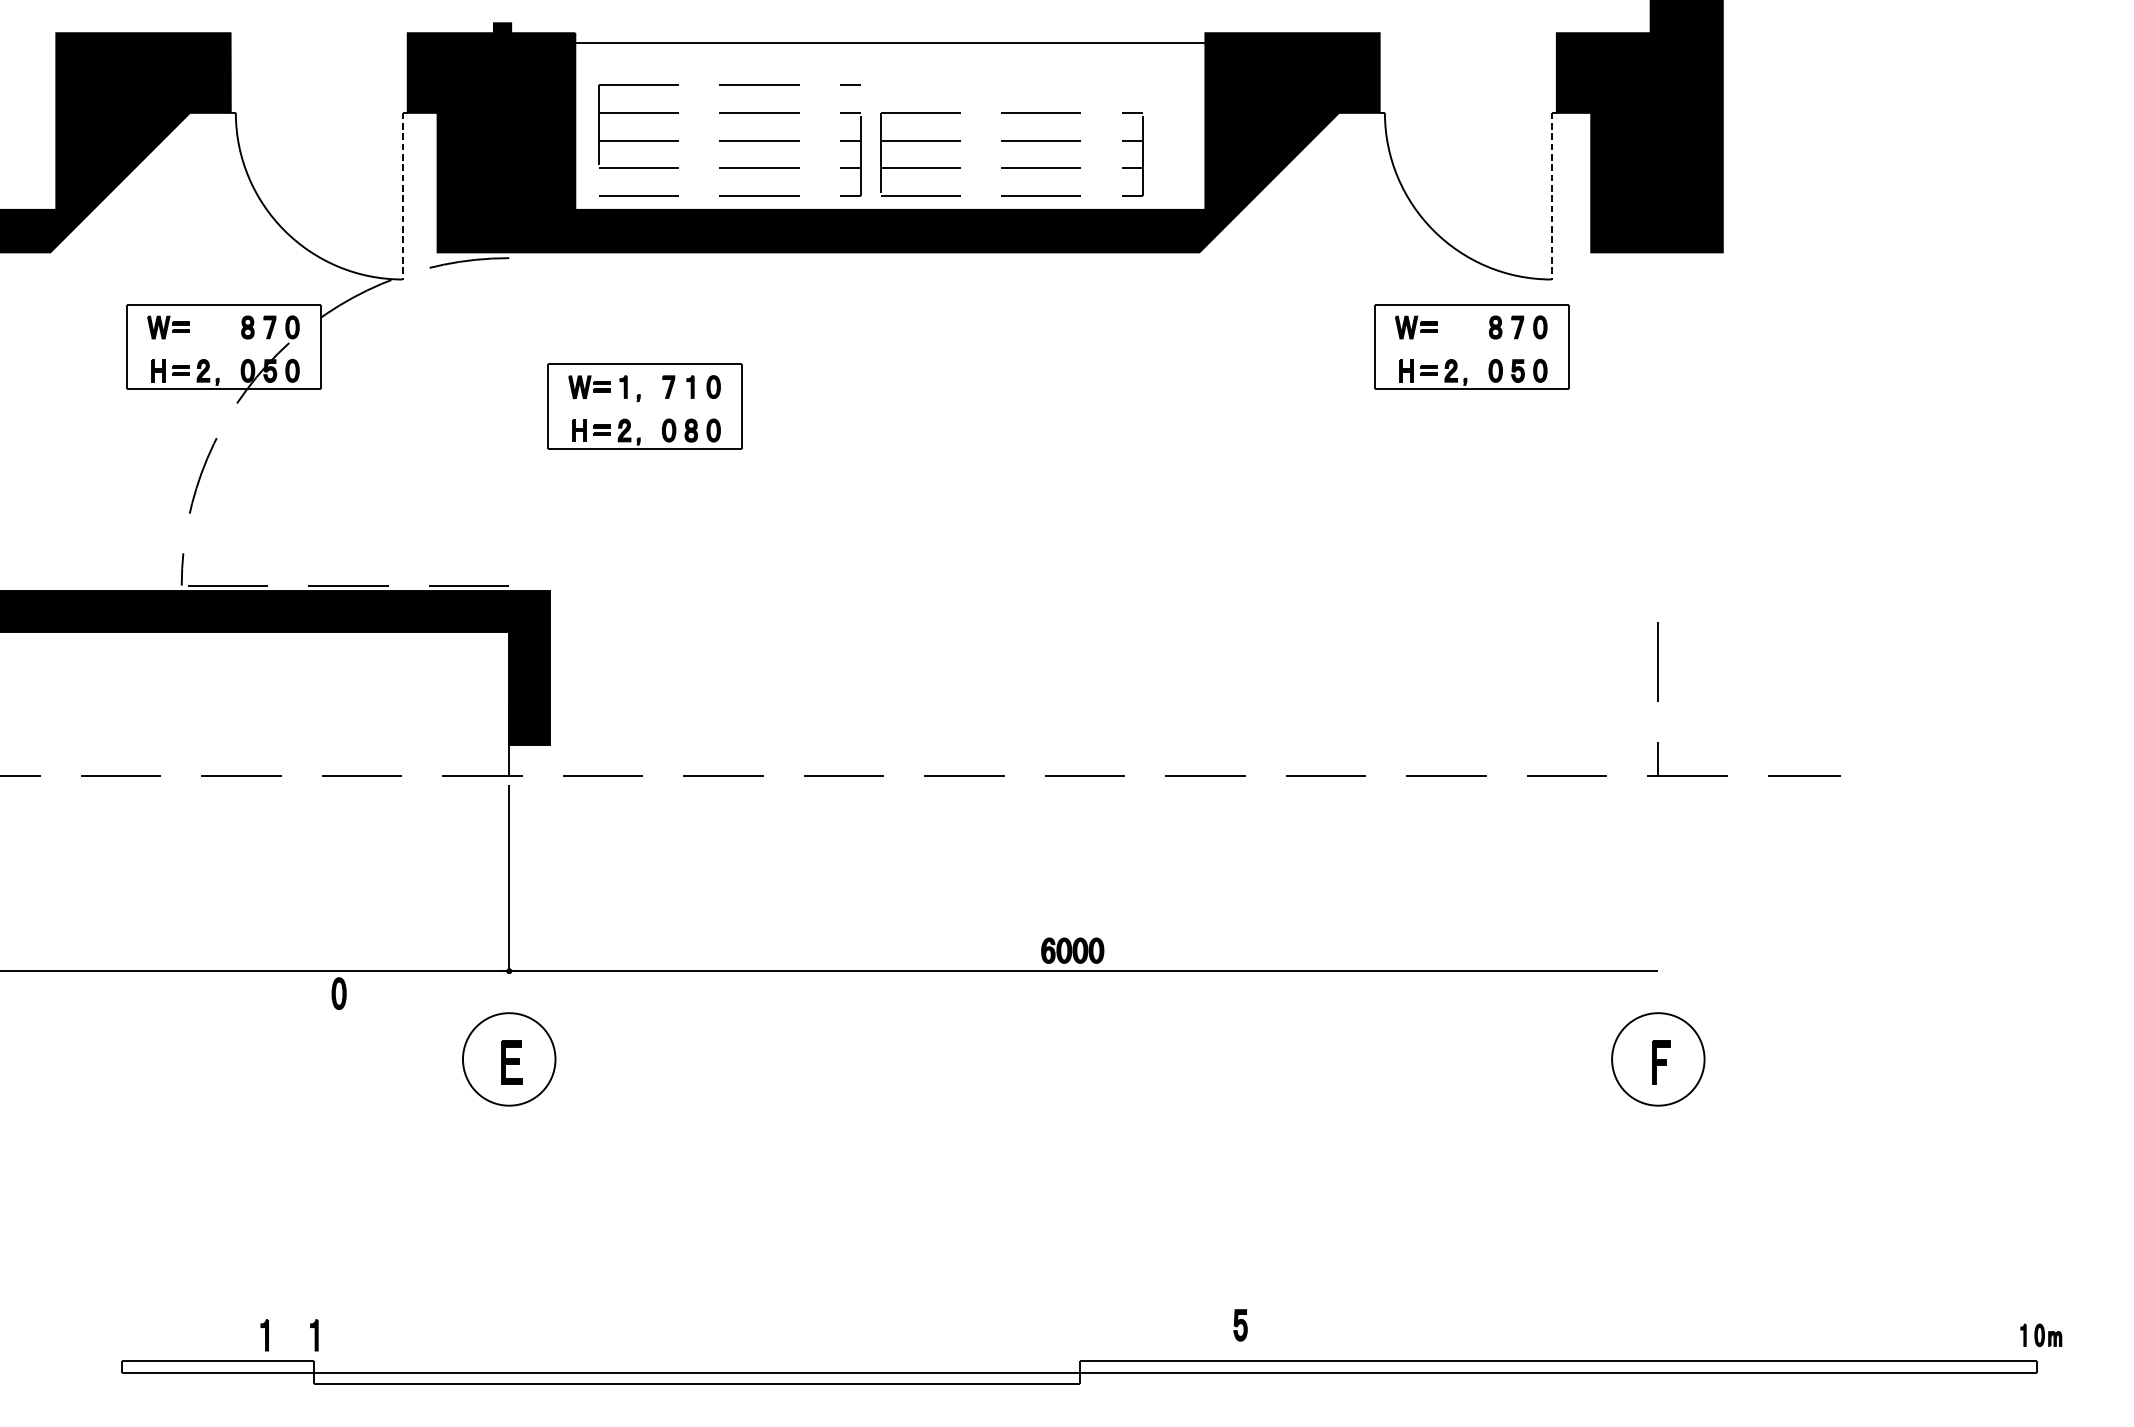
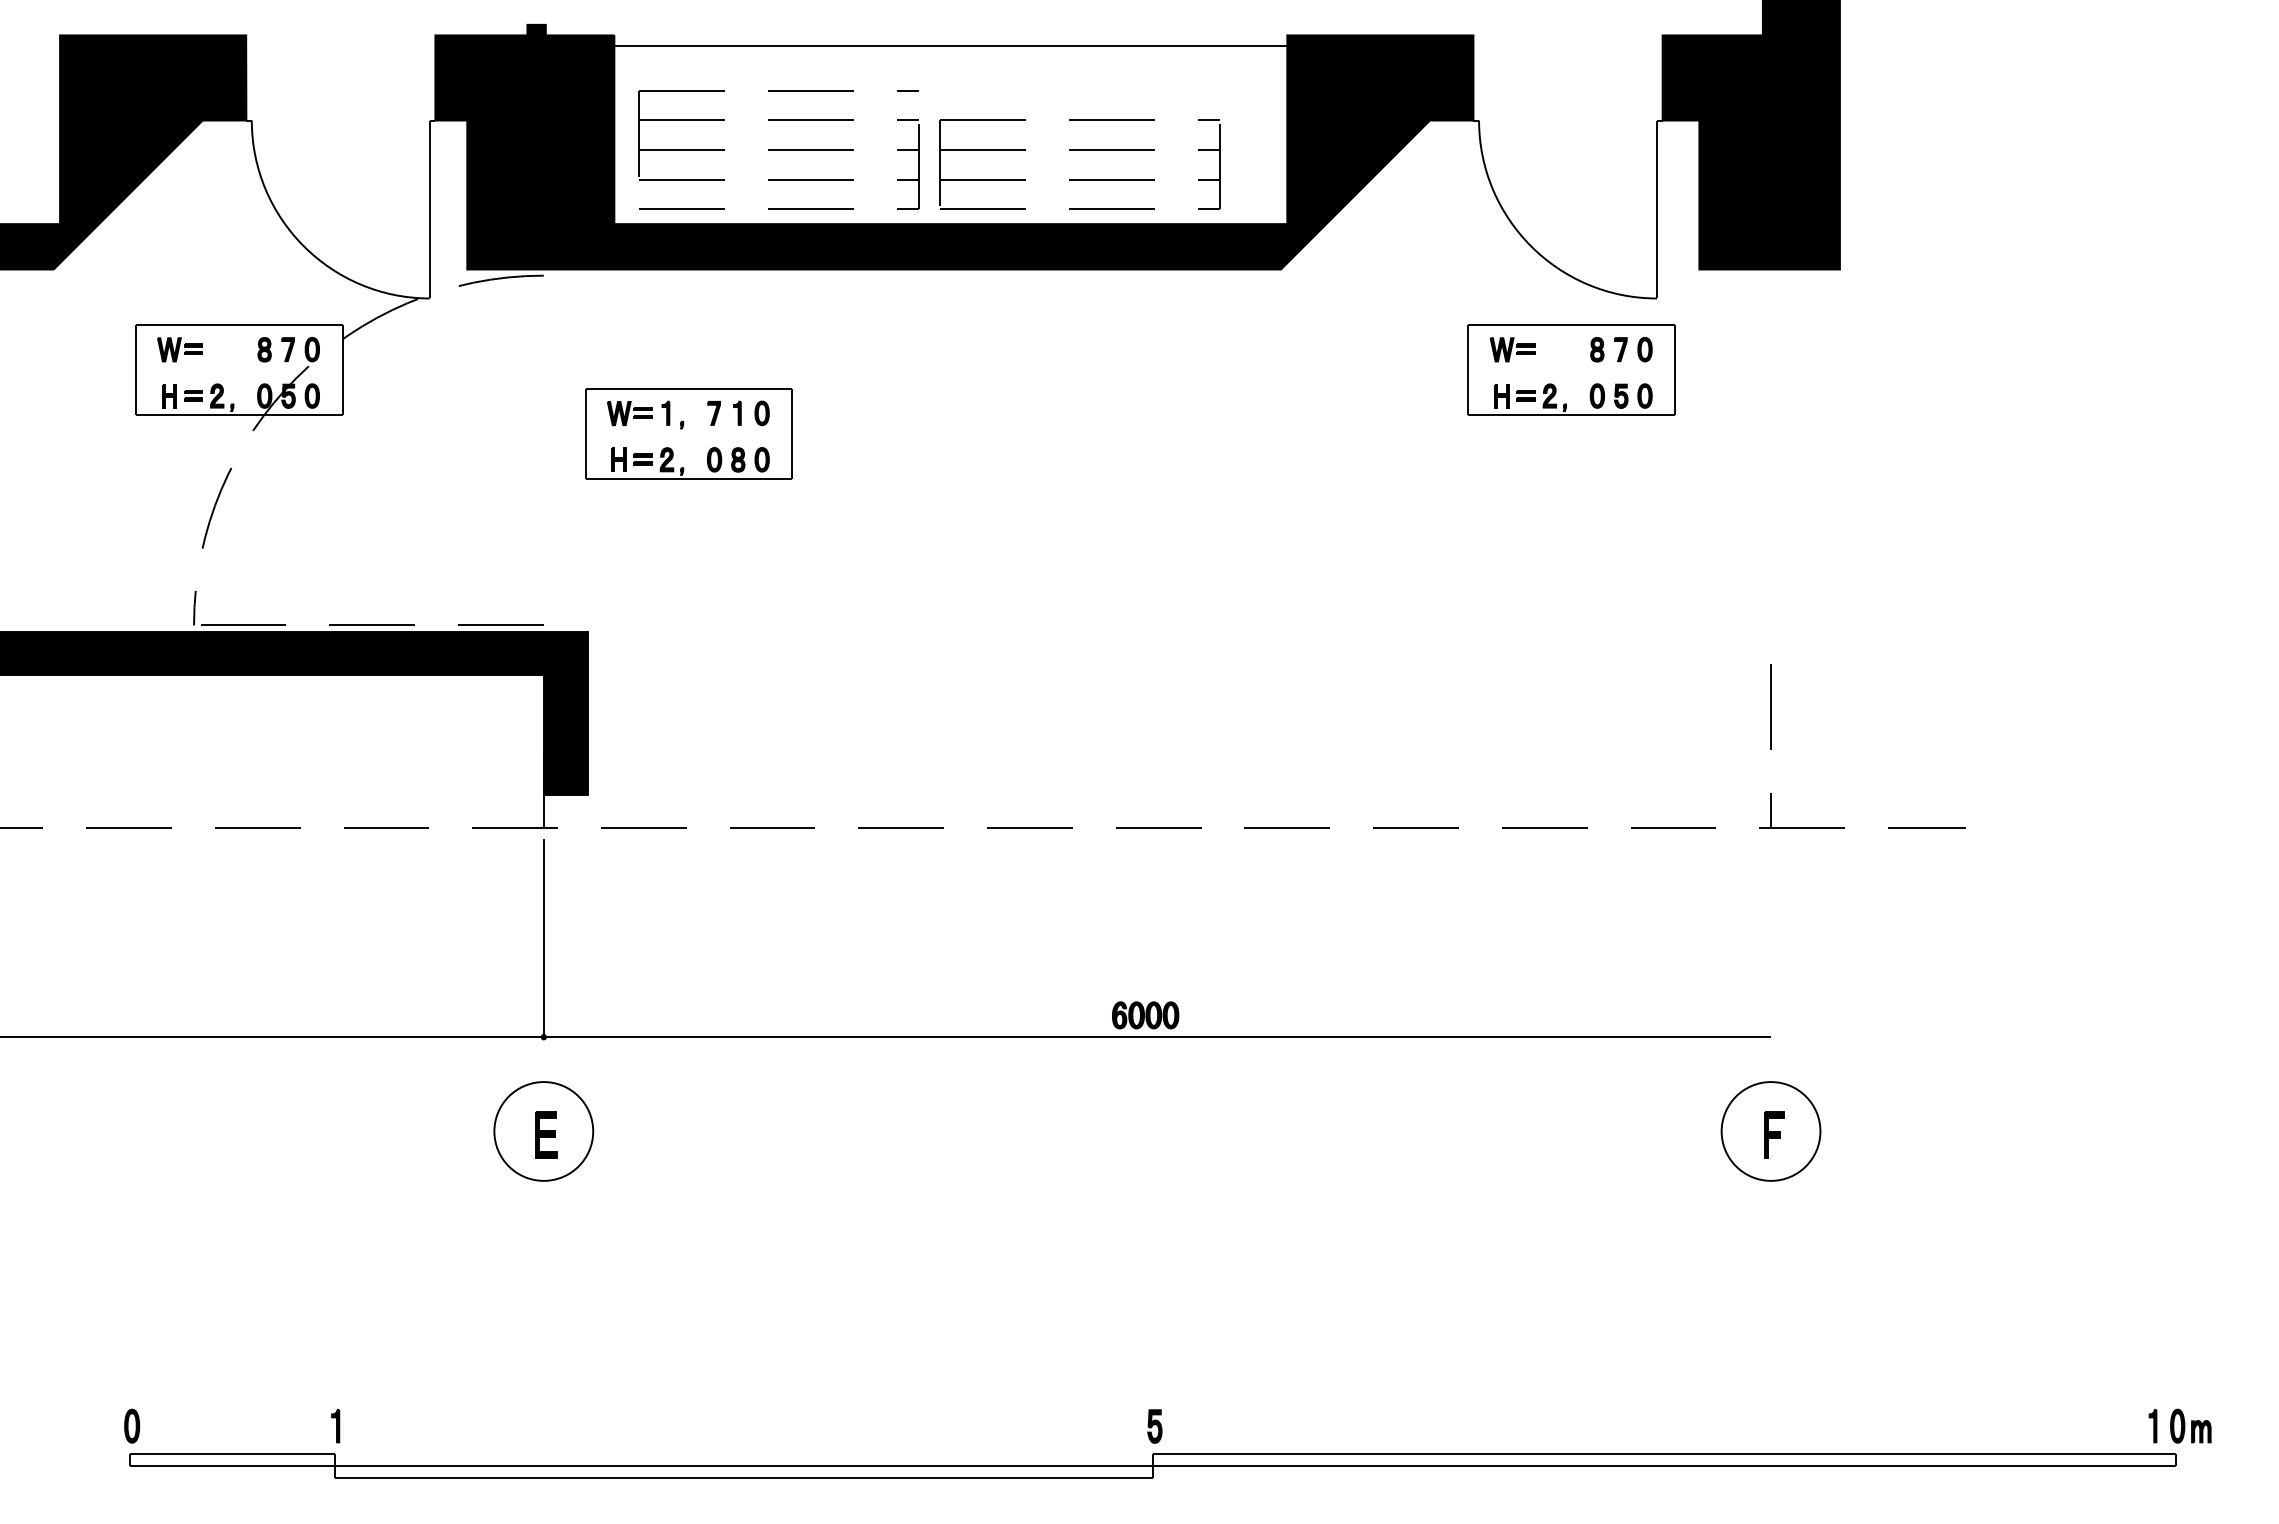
line: (402, 196) -> (429, 209), dashed -> solid
line: (1552, 196) -> (1657, 209), dashed -> solid
part: (339, 992) -> (132, 1425), moved
part: (1240, 1325) -> (1154, 1426), moved
part: (2040, 1334) -> (2179, 1425), size x1.43
part: (264, 1335) -> (282, 1426), removed

